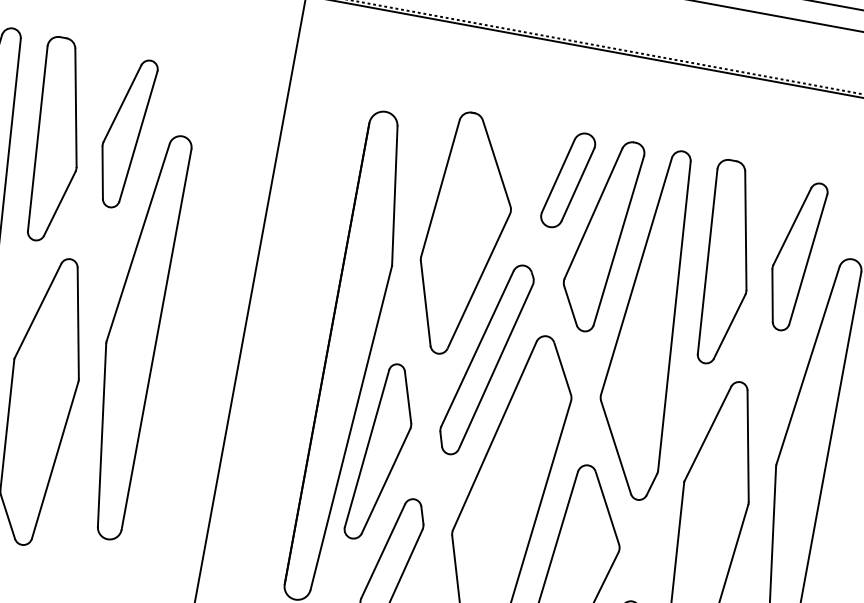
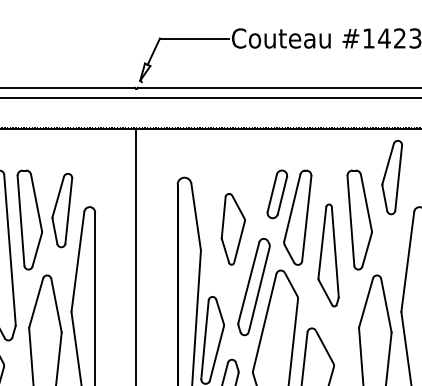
part: (466, 235) -> (233, 229), size x0.6
part: (793, 255) -> (391, 177), moved
part: (649, 323) -> (328, 255), size x0.6

